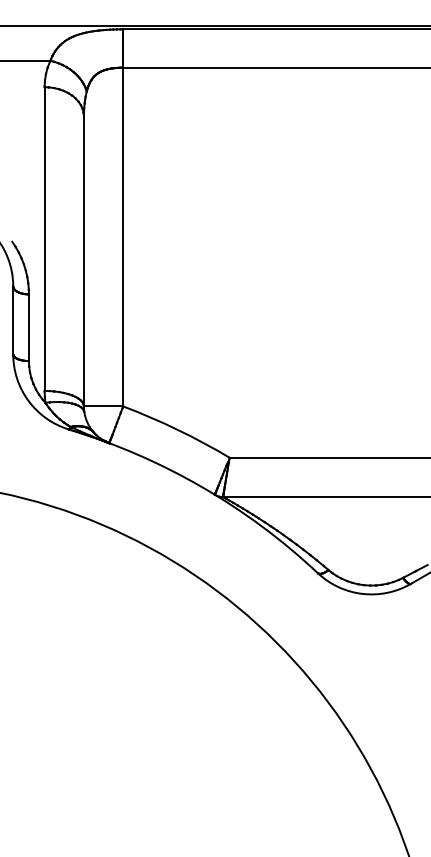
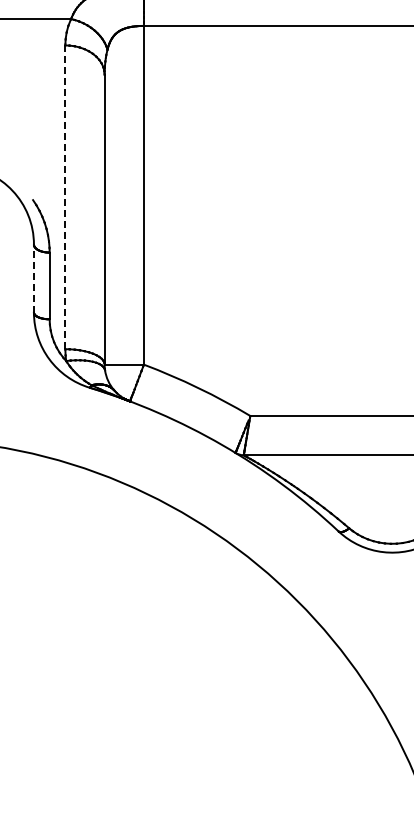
line: (44, 239) -> (65, 197), solid -> dashed
line: (13, 320) -> (34, 278), solid -> dashed

